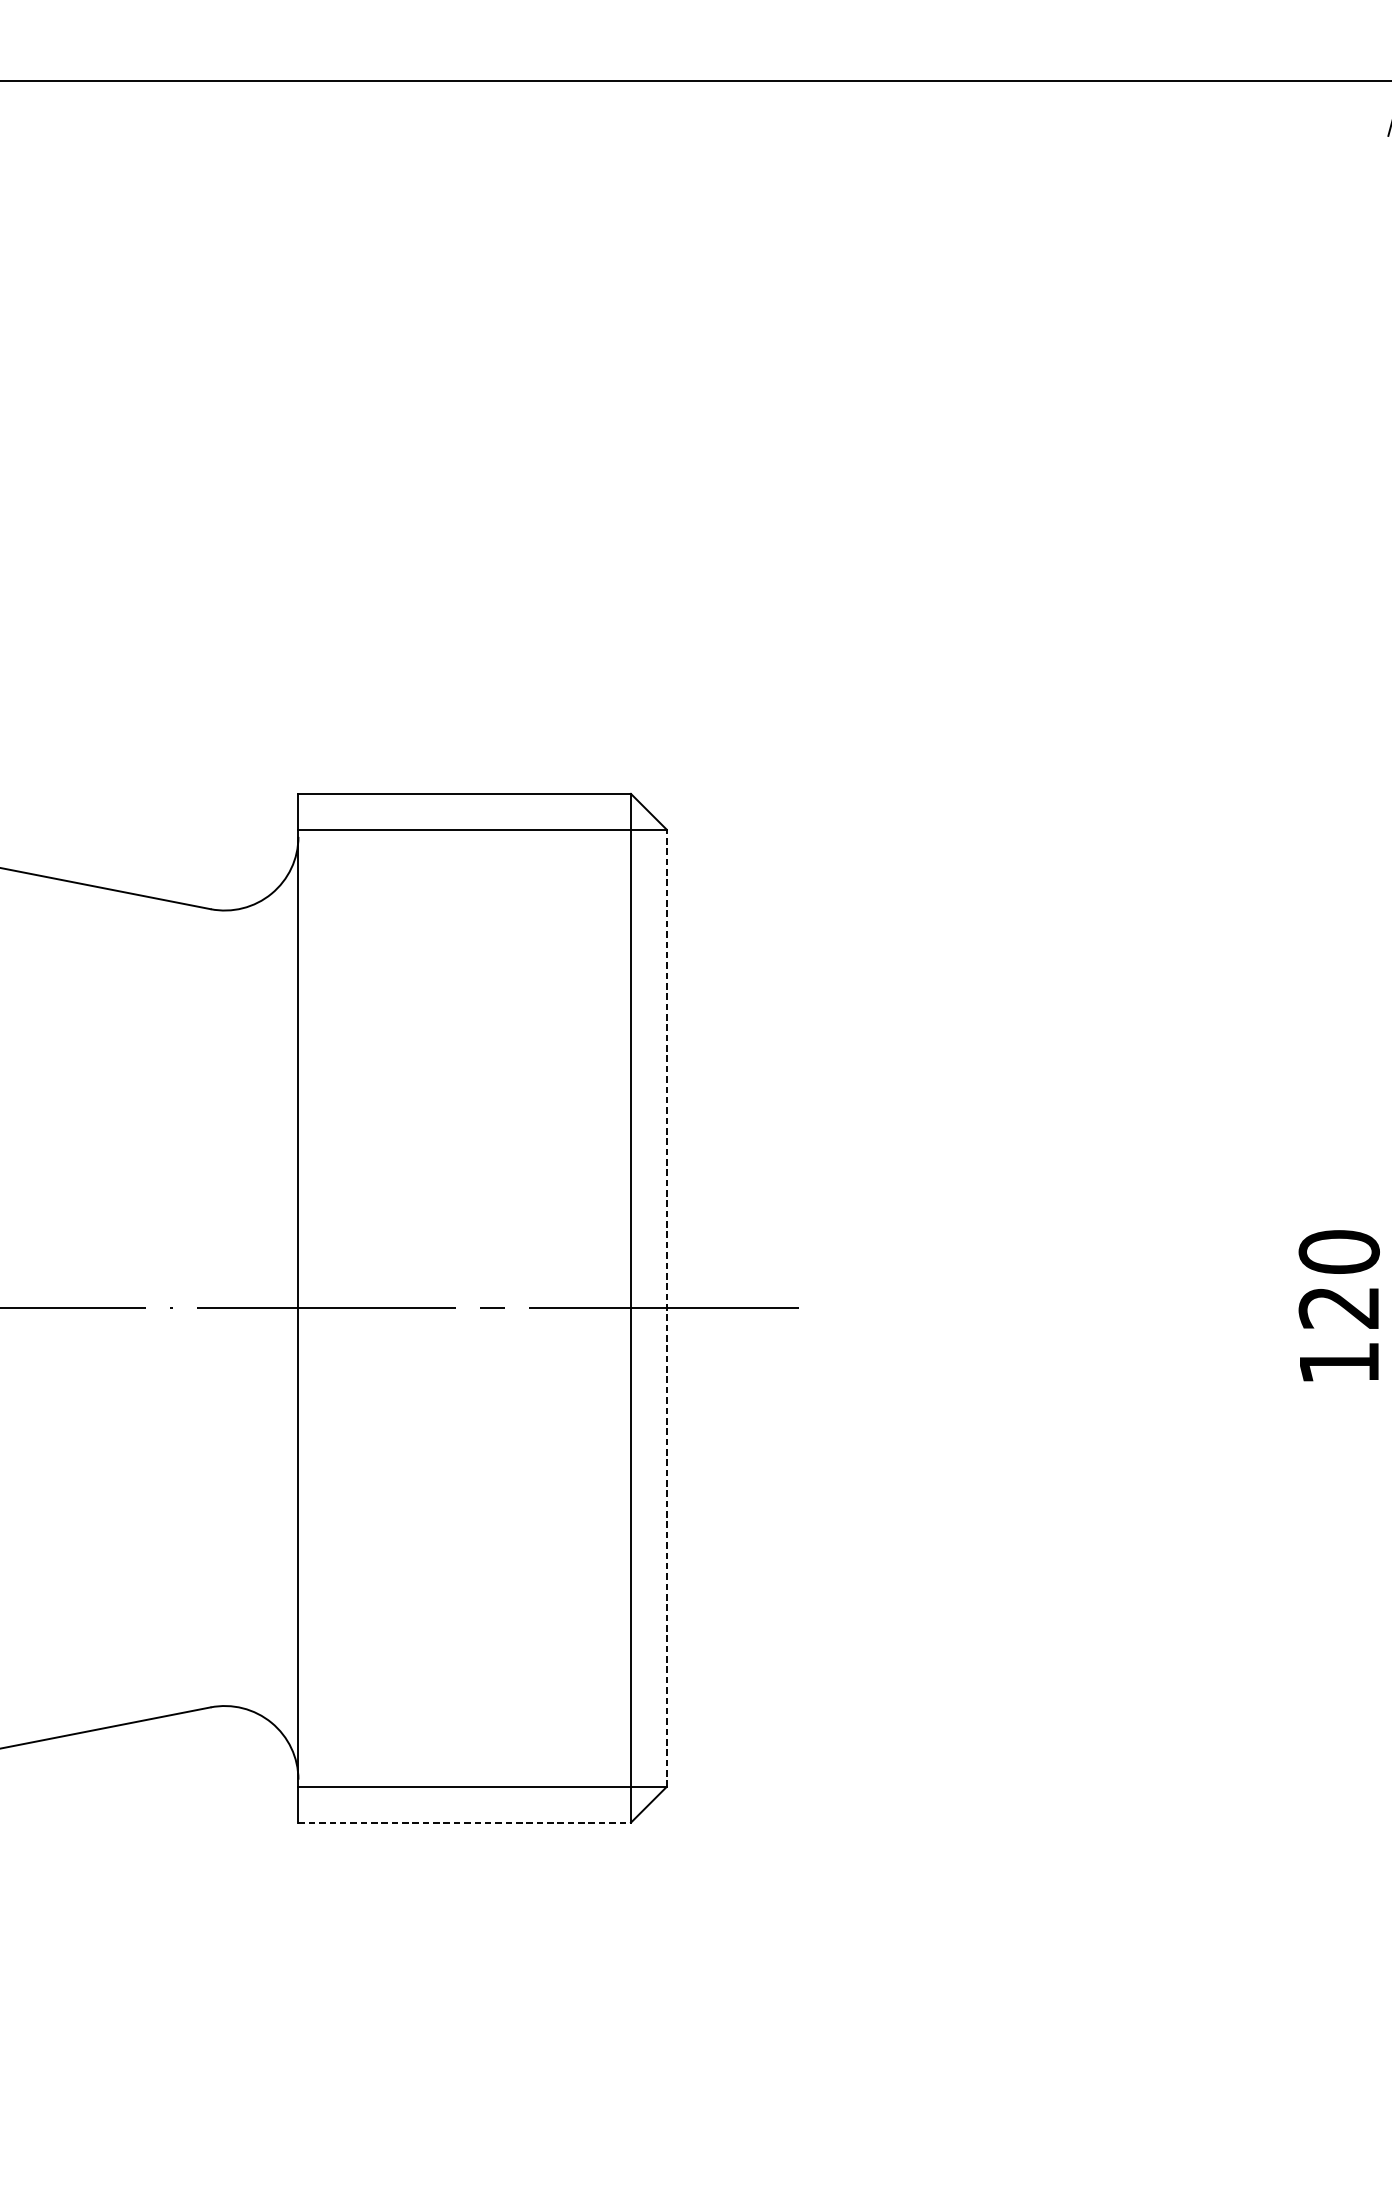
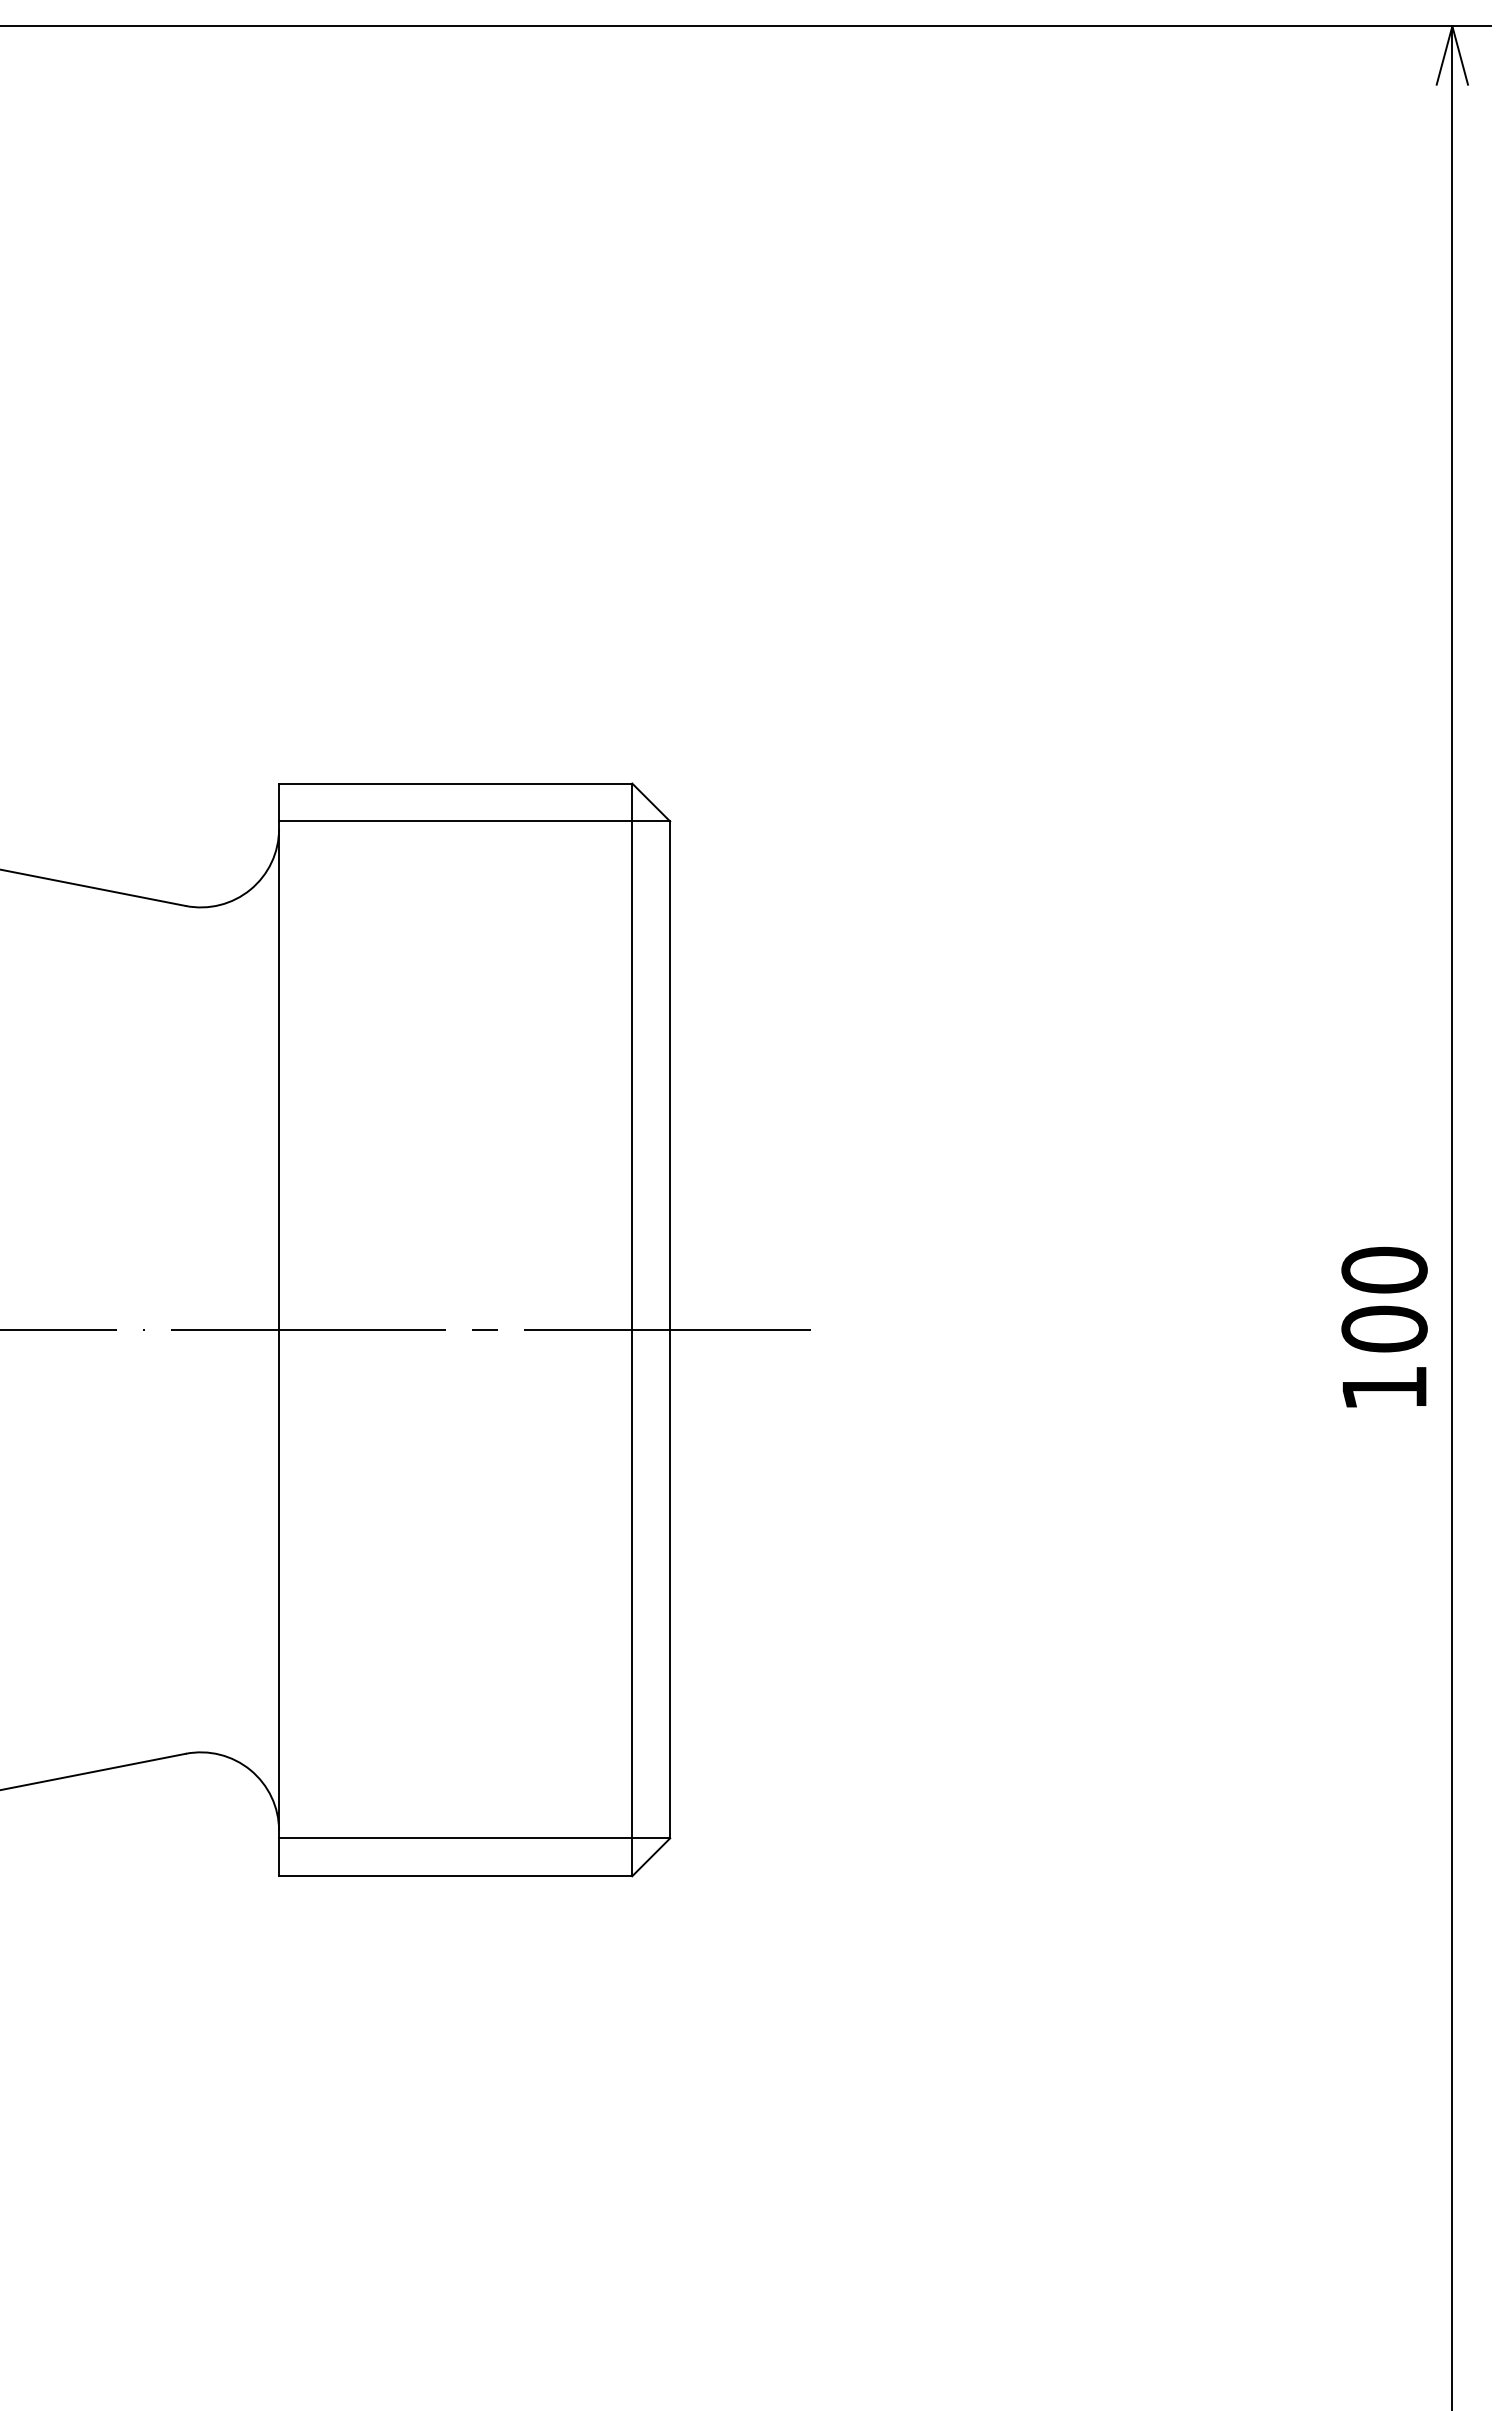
text: (1339, 1306) -> (1384, 1328), 120 -> 100
line: (666, 1307) -> (670, 1329), dashed -> solid
line: (464, 1822) -> (455, 1876), dashed -> solid

